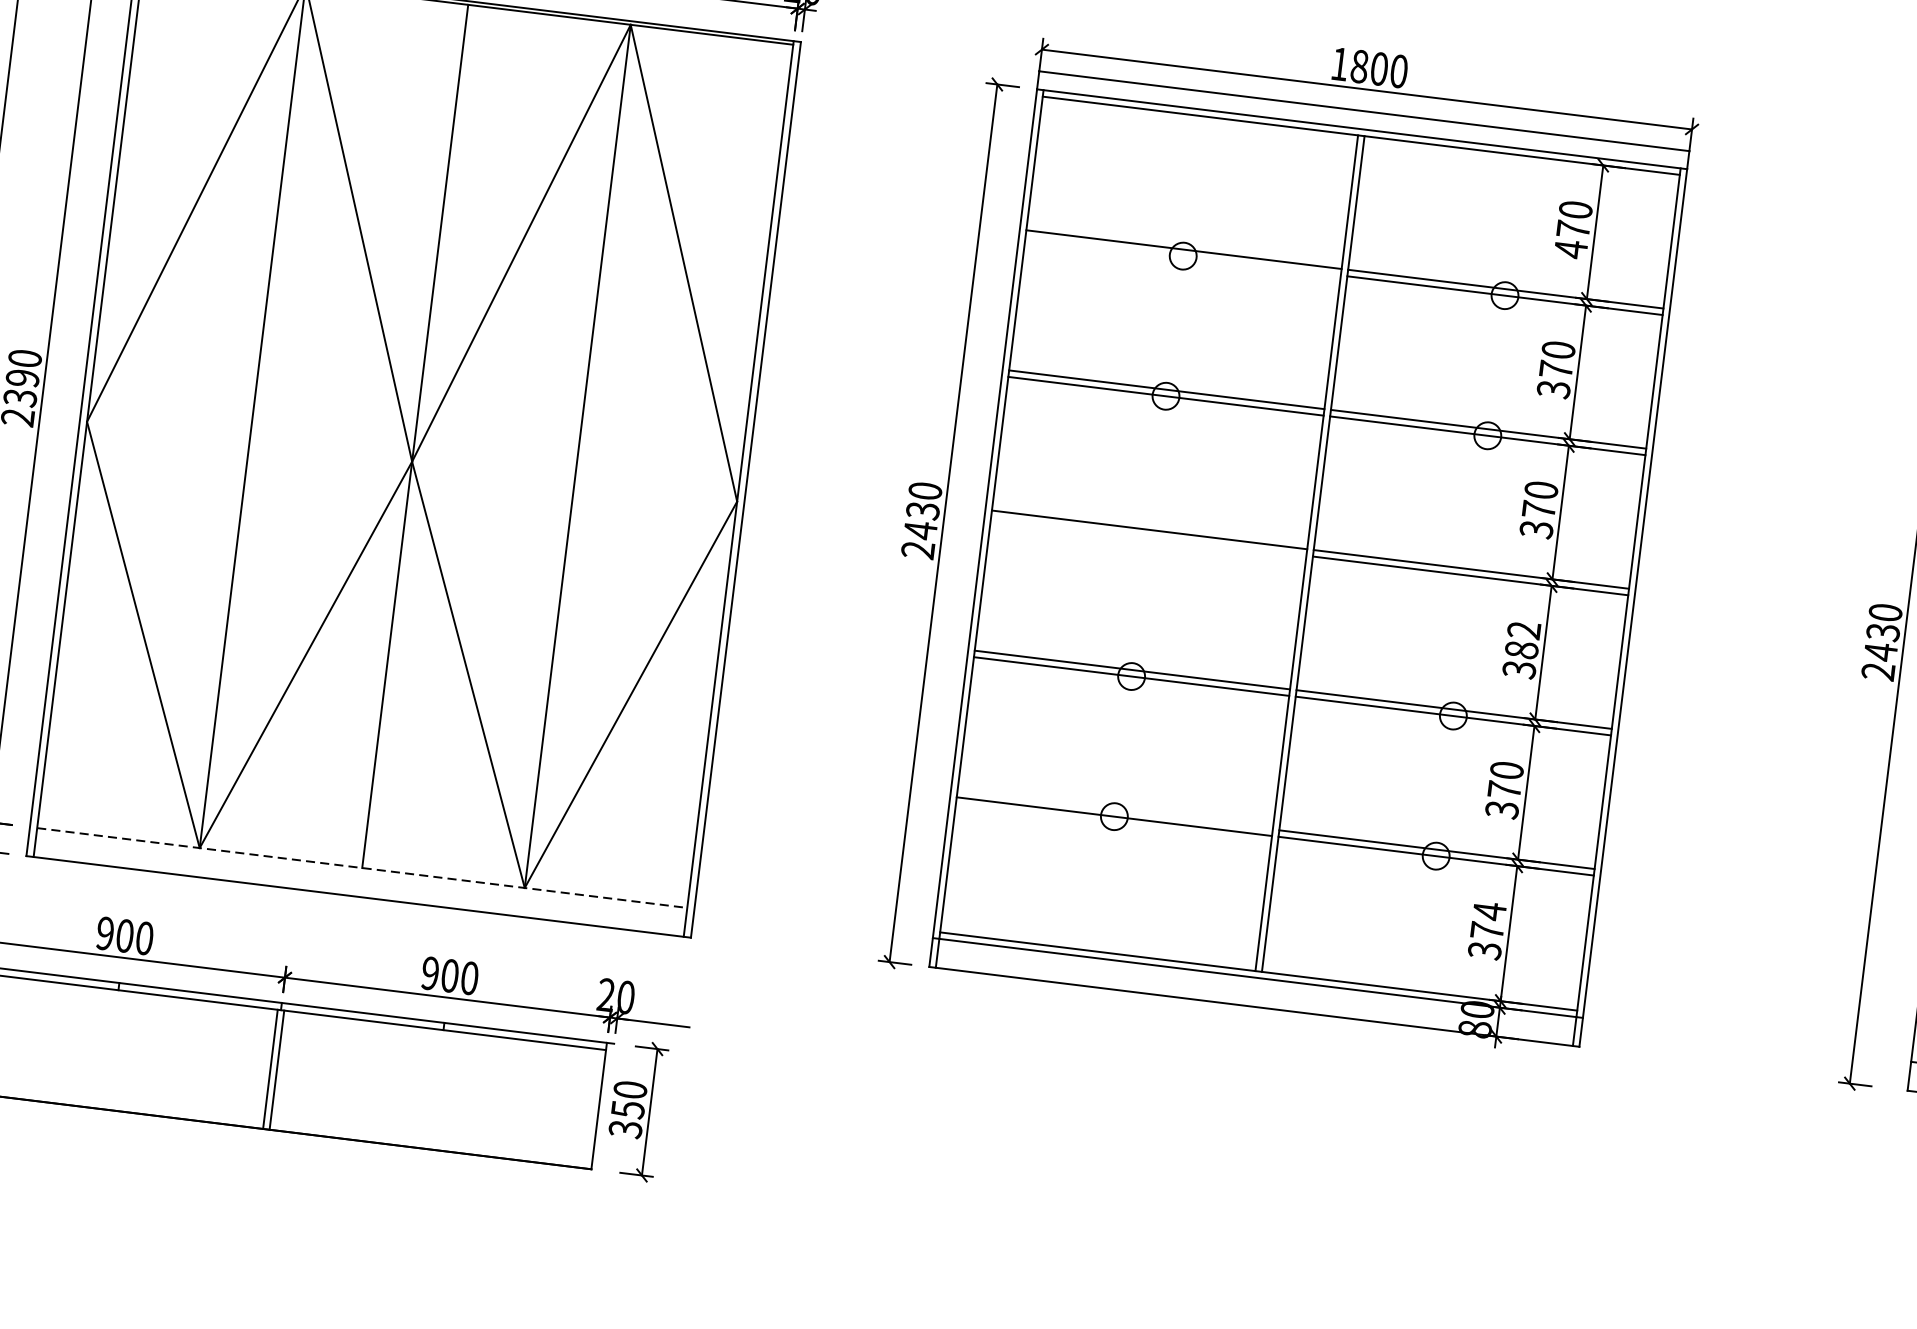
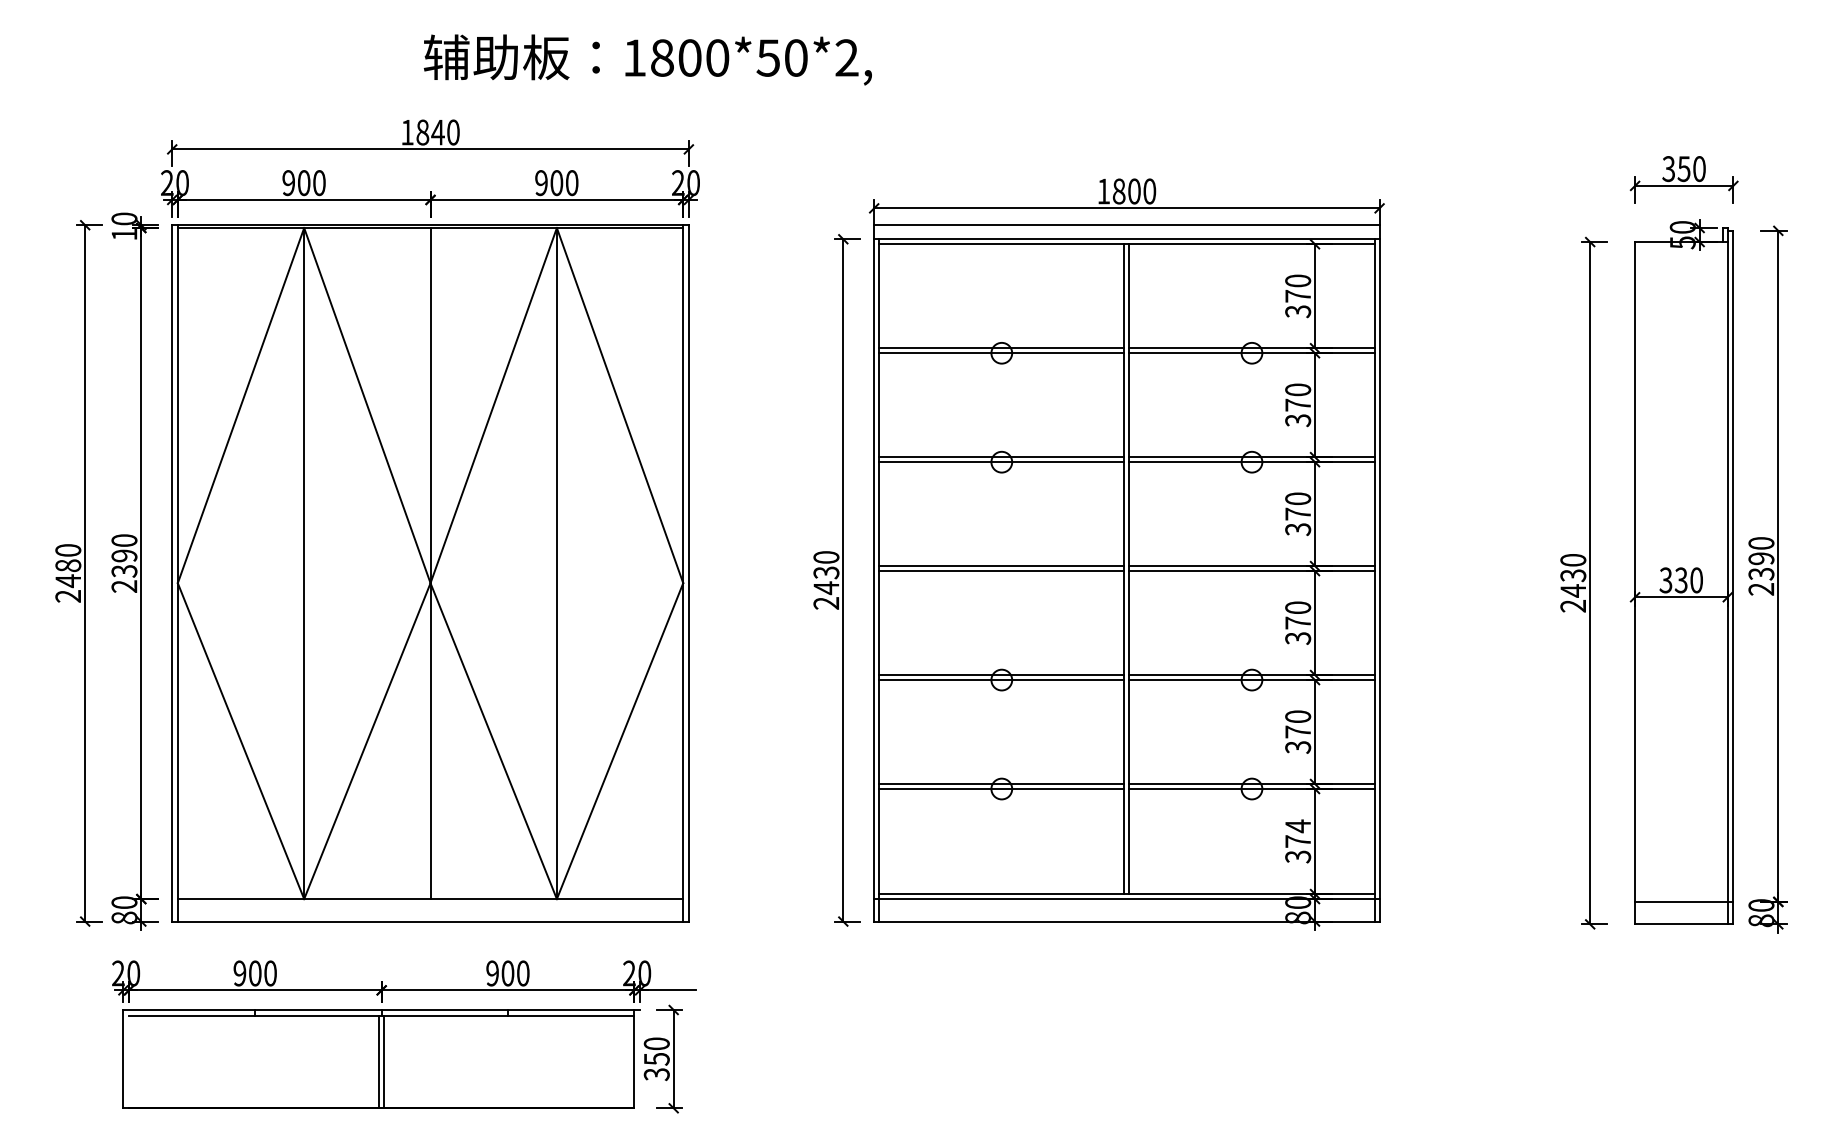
text: (1571, 249) -> (1298, 311), 470 -> 370
line: (1182, 256) -> (1001, 353), added
line: (1148, 536) -> (1001, 571), added
text: (1523, 640) -> (1298, 615), 382 -> 370
line: (1114, 809) -> (1001, 783), added
line: (362, 868) -> (430, 899), dashed -> solid

